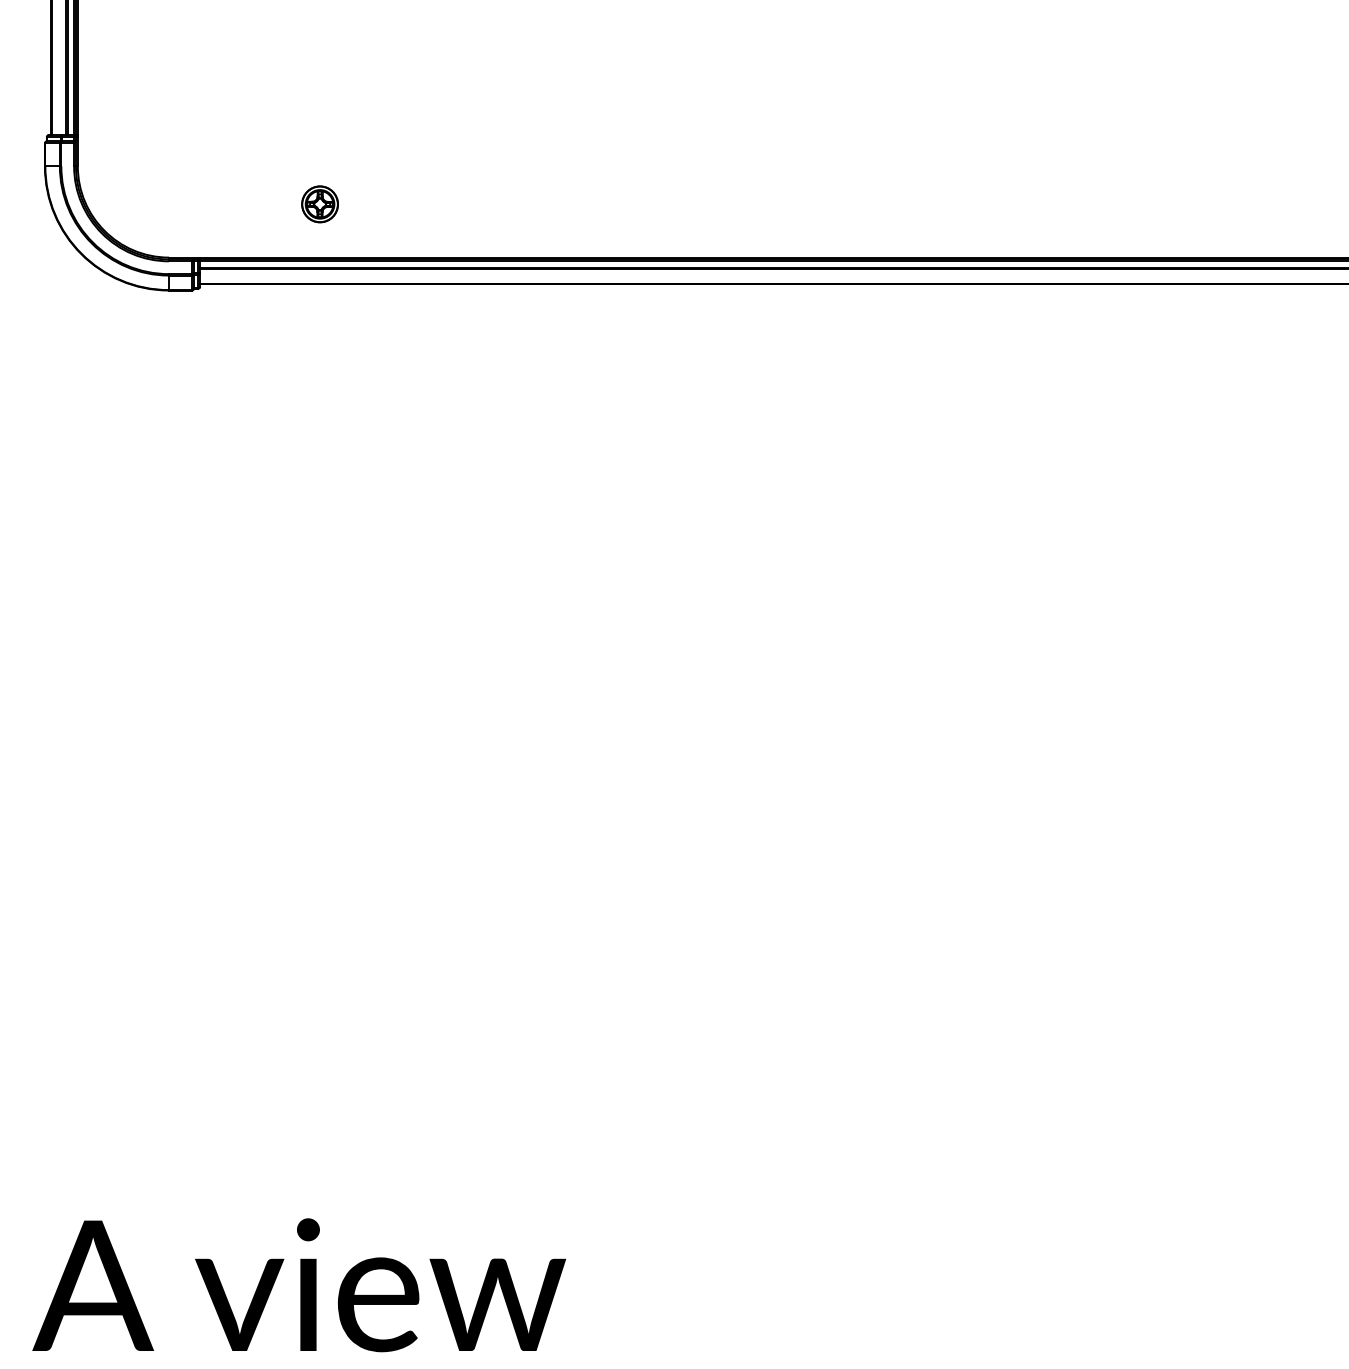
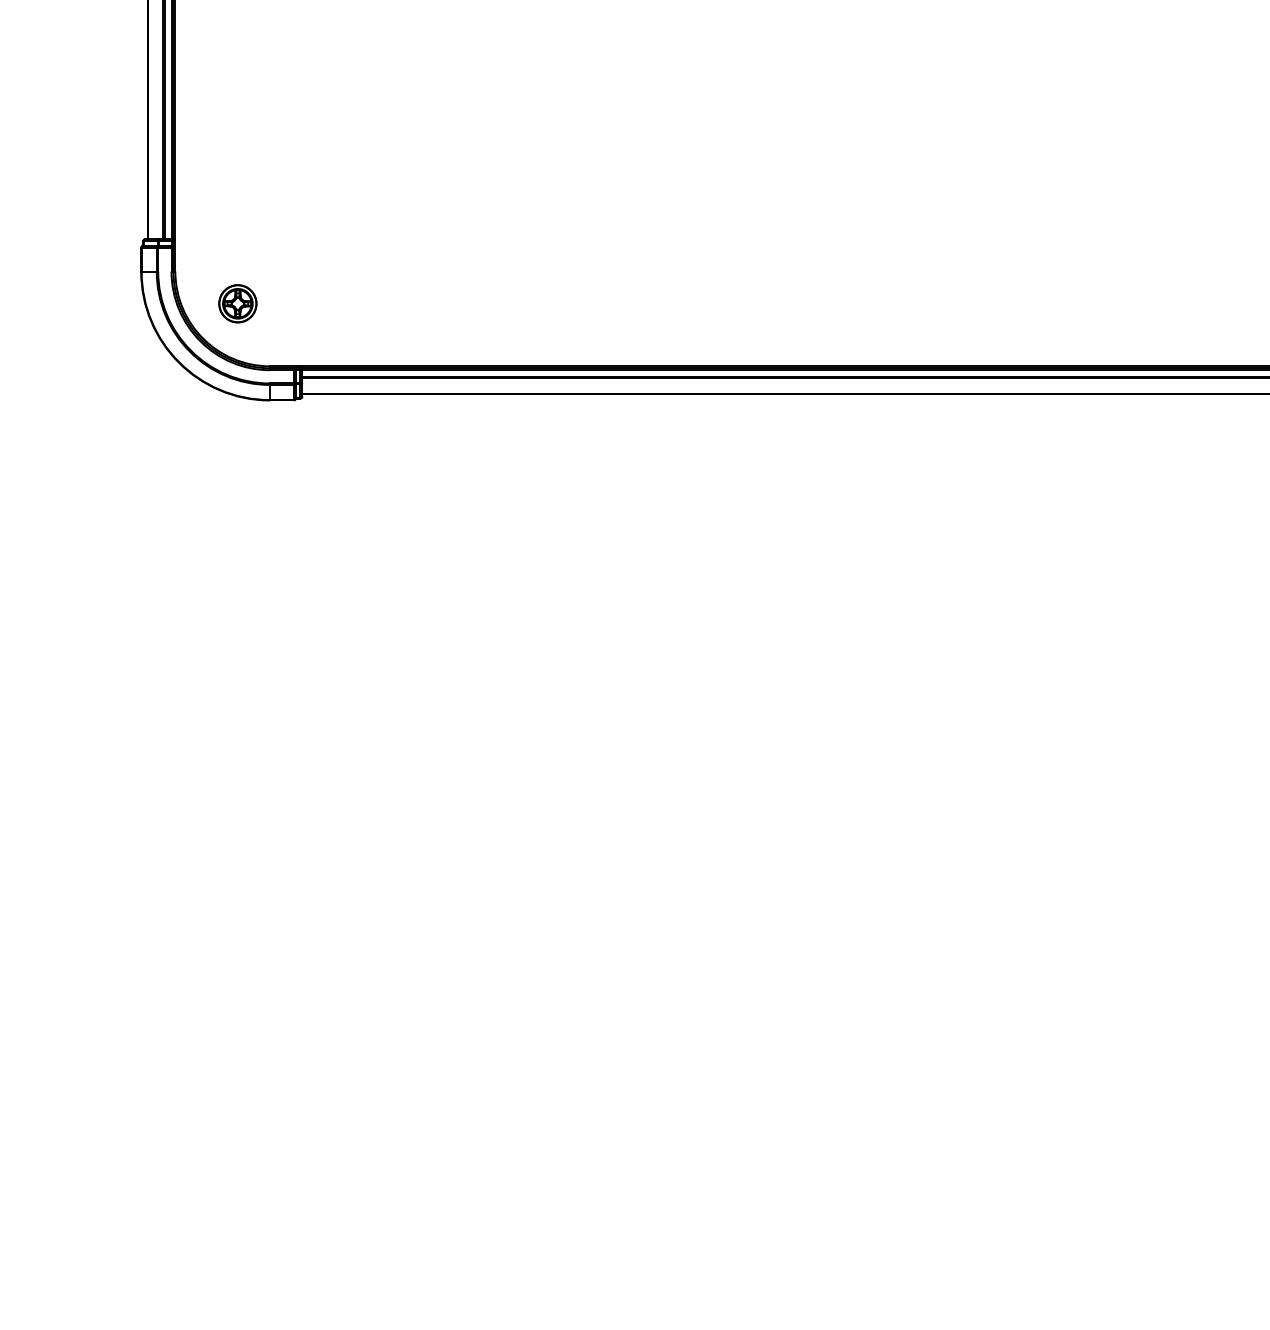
part: (319, 204) -> (237, 303), moved

